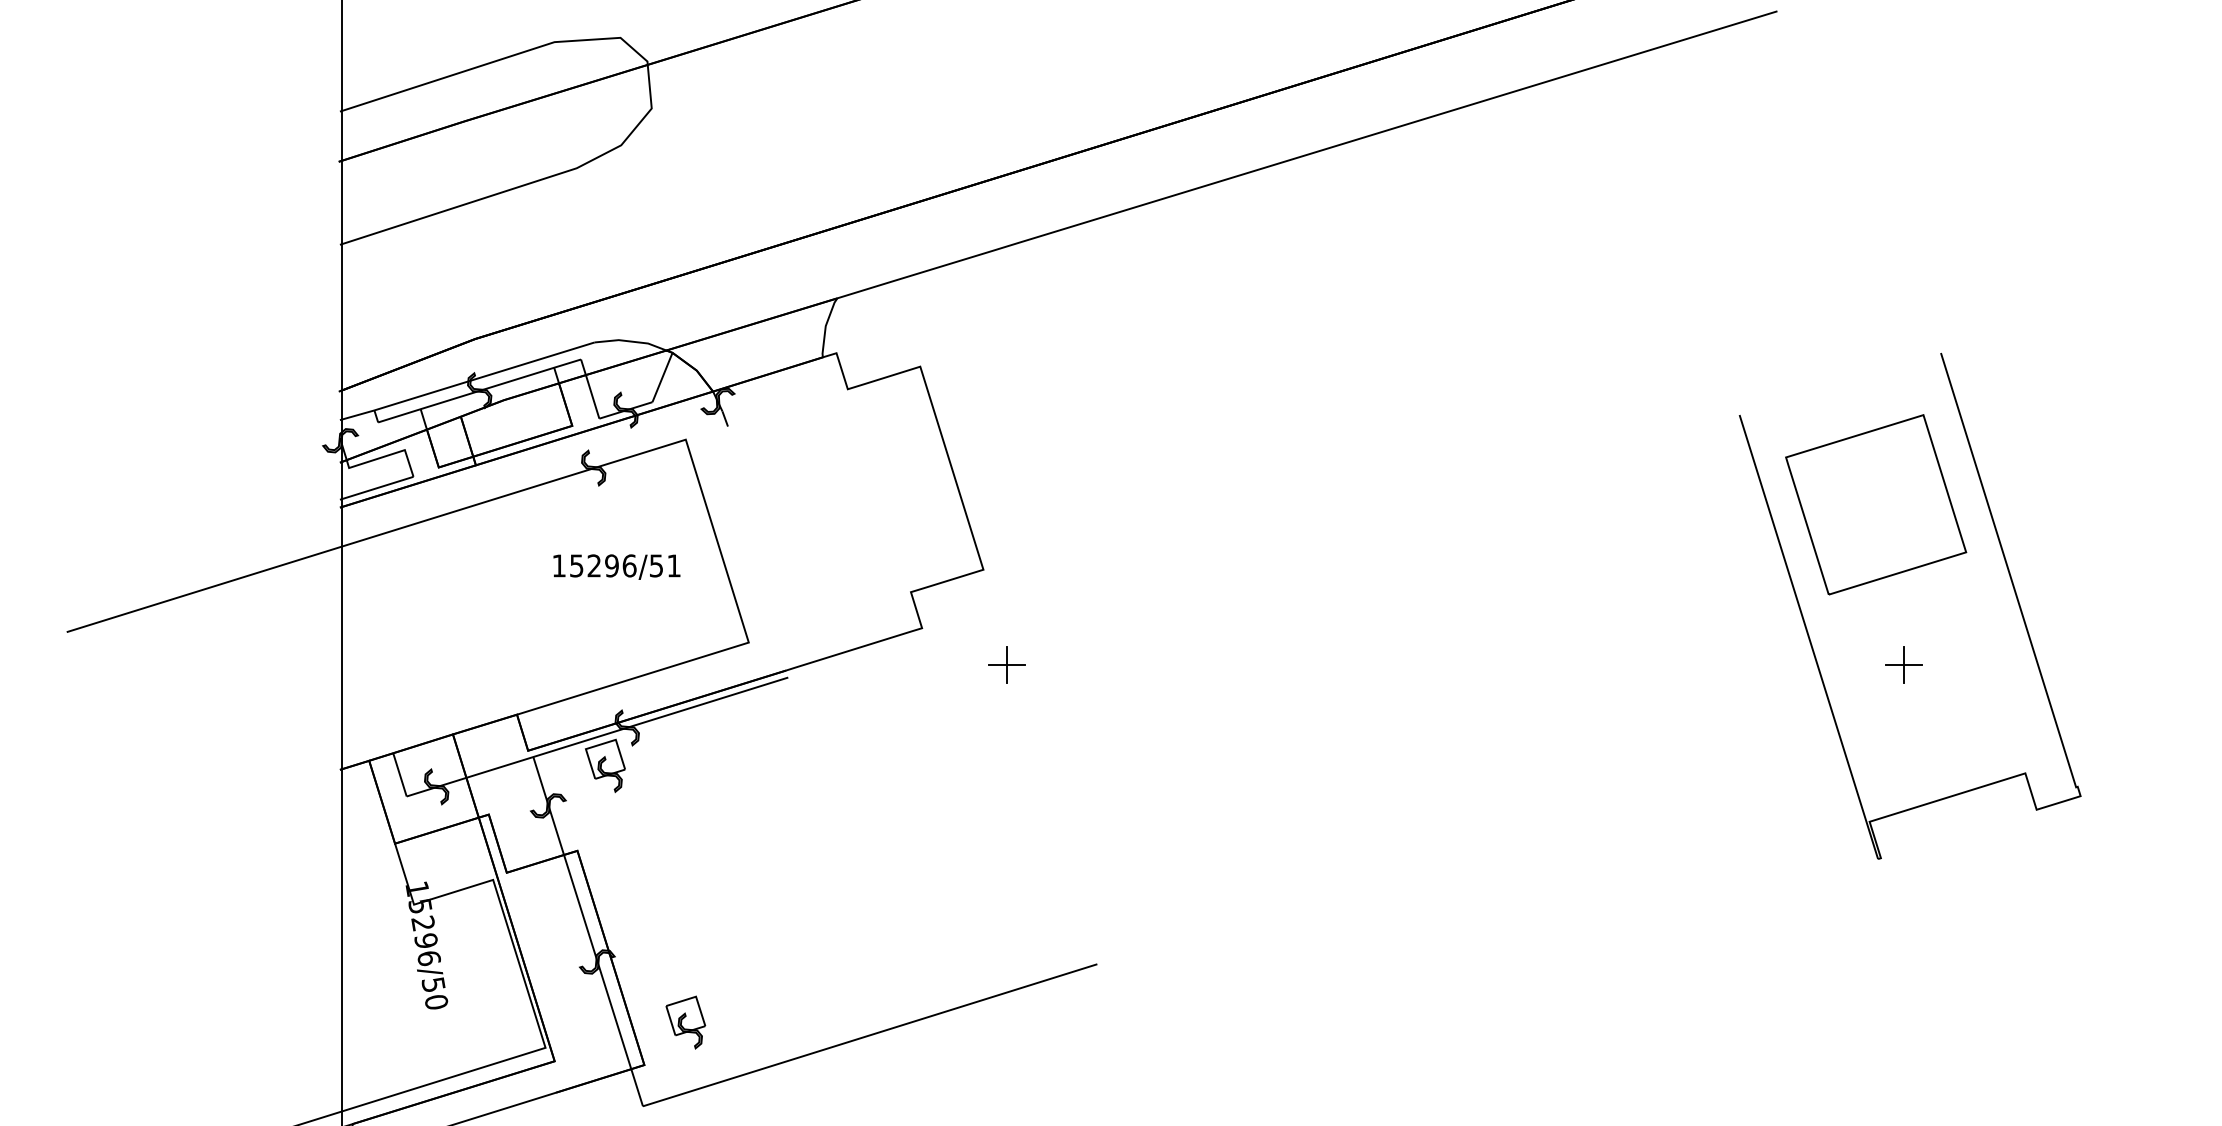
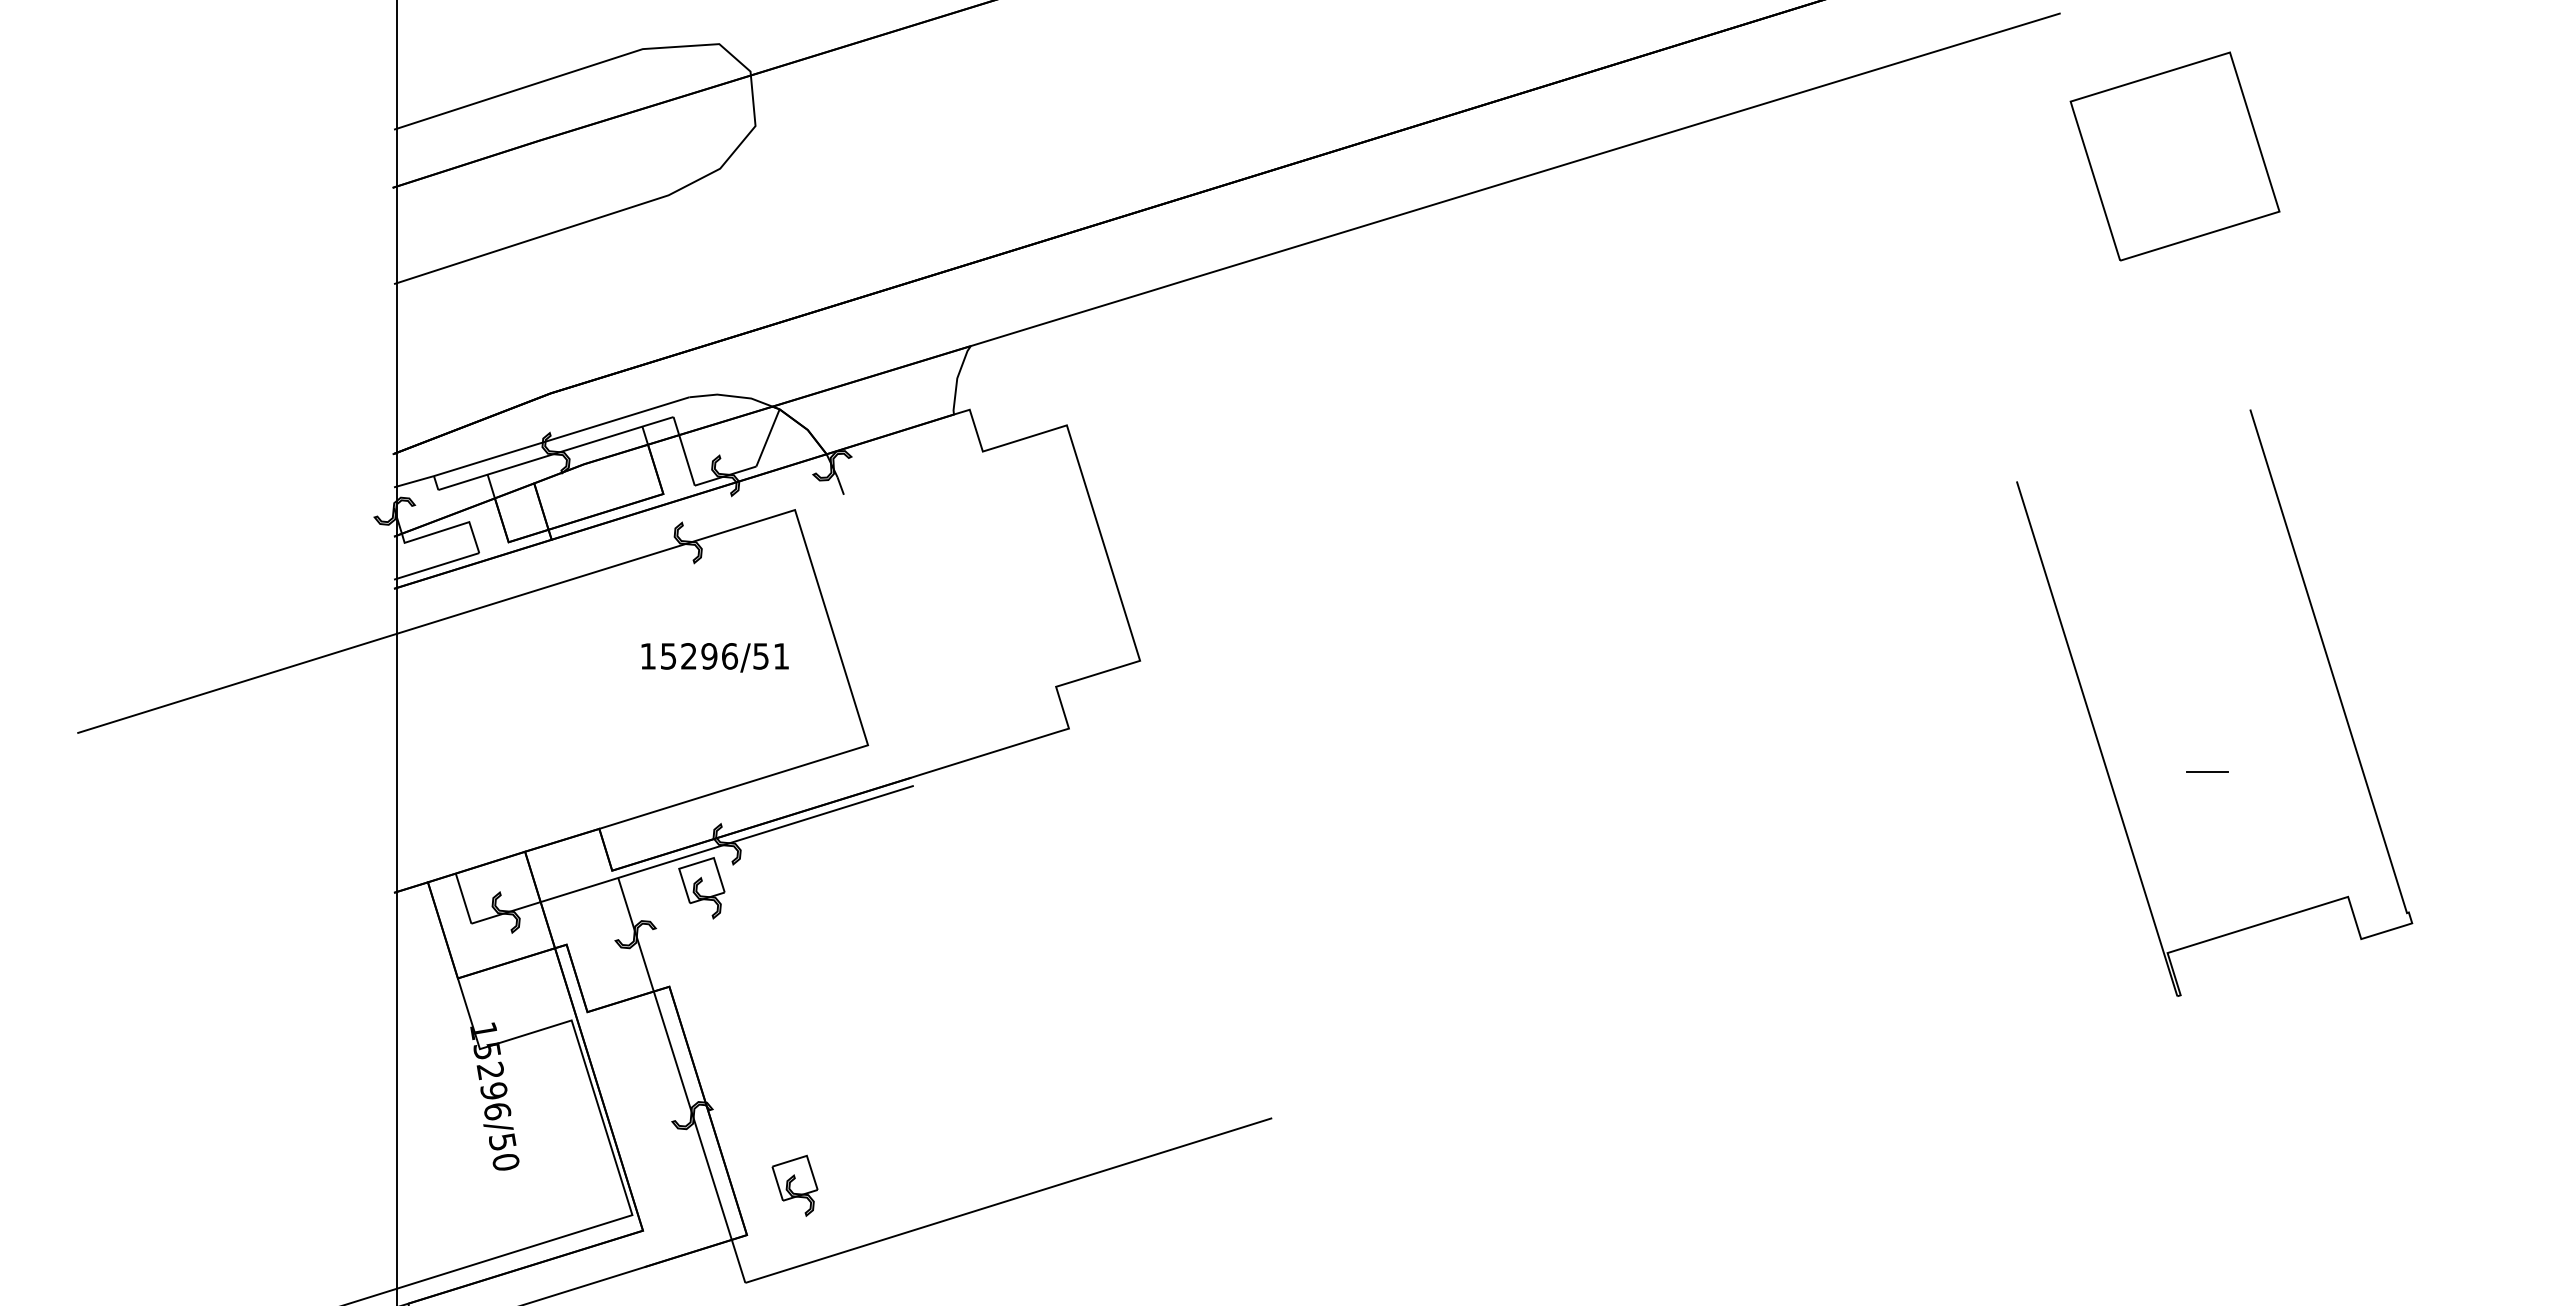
part: (1875, 504) -> (2174, 156), moved
part: (1007, 665) -> (1167, 771), removed
line: (1904, 665) -> (2207, 771), removed

